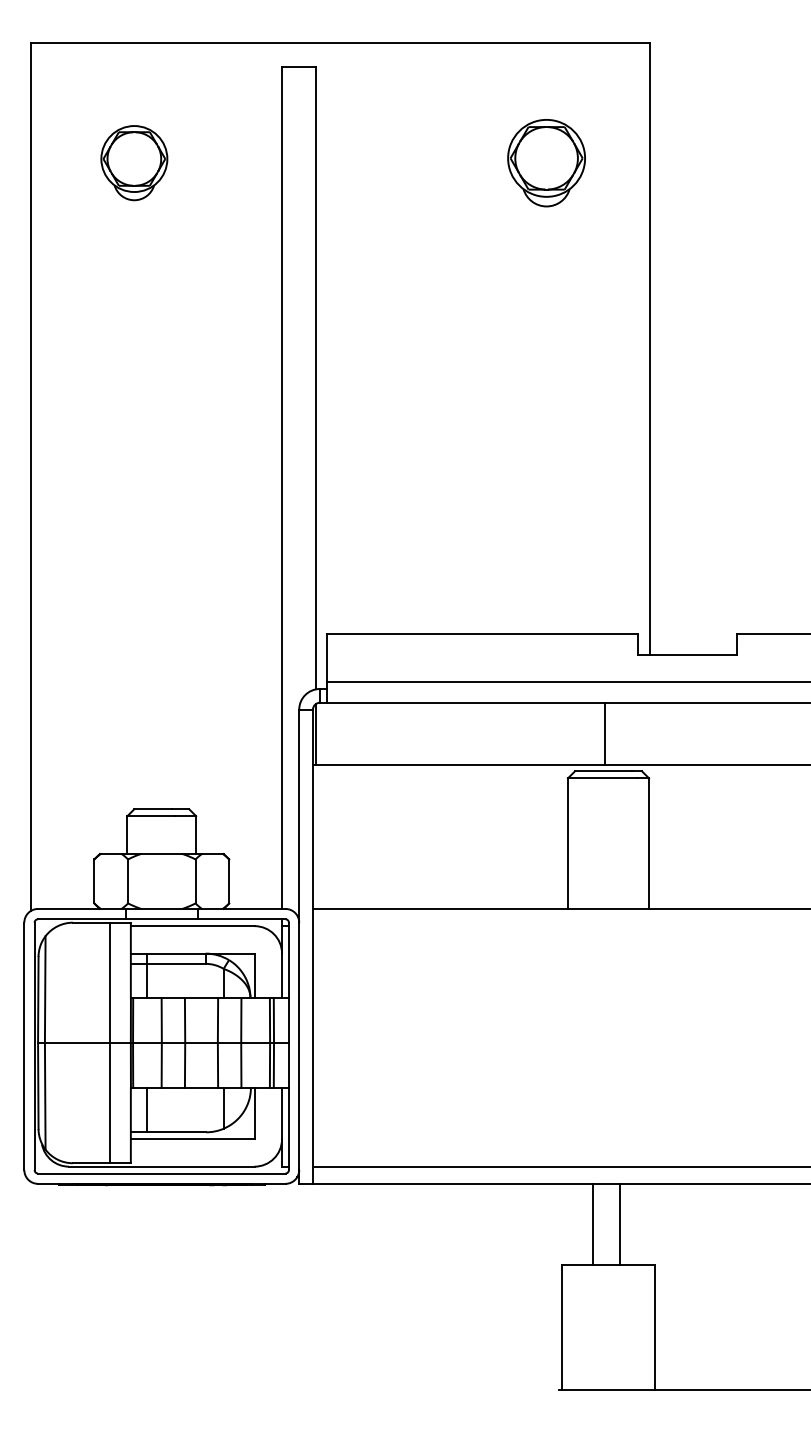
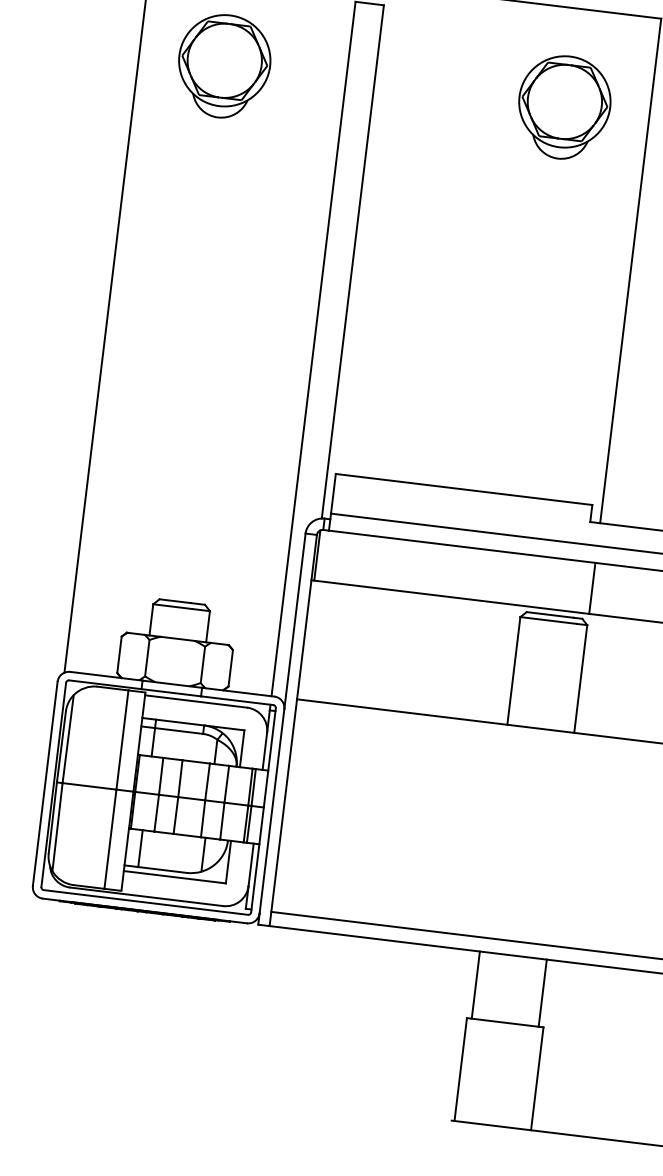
part: (134, 162) -> (224, 65), size x1.67
part: (546, 162) -> (564, 106), size x1.43
line: (604, 733) -> (592, 588), moved
line: (592, 1224) -> (475, 984), moved
line: (620, 1224) -> (543, 993), moved

